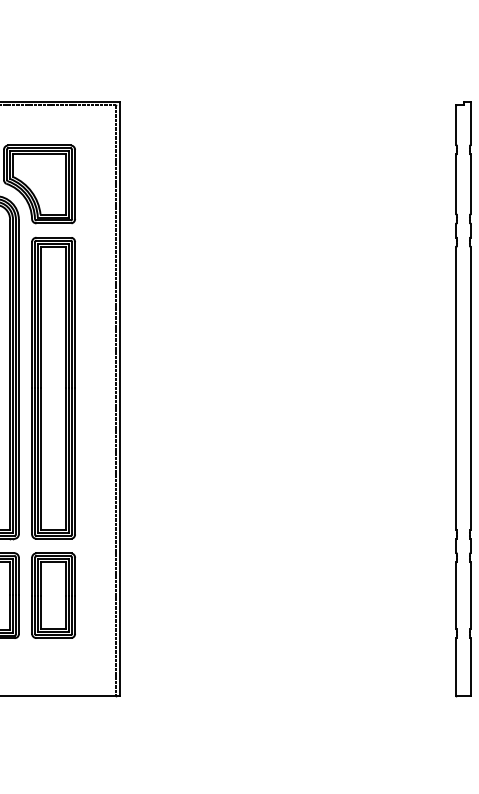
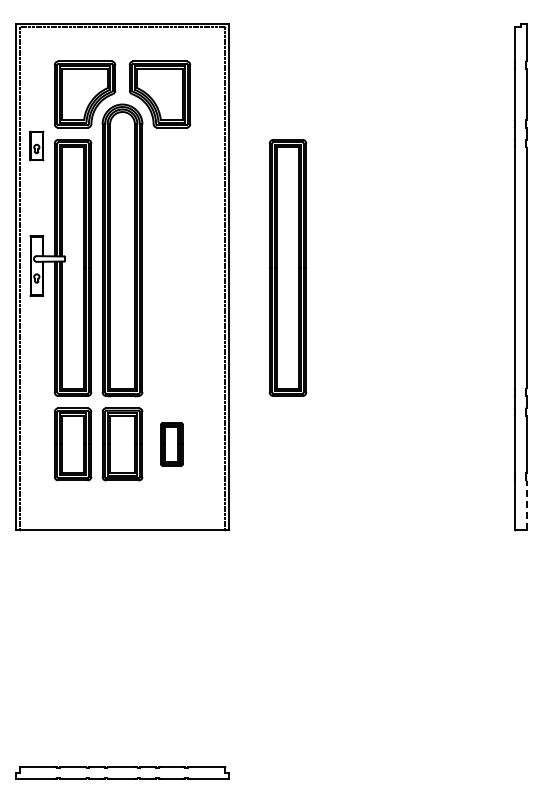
part: (53, 387) -> (287, 267), moved
part: (53, 595) -> (171, 444), size x0.6
line: (470, 667) -> (526, 505), solid -> dashed

